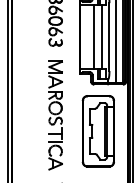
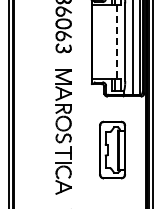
line: (93, 37) -> (107, 42), removed
line: (101, 37) -> (116, 42), solid -> dashed
part: (98, 130) -> (112, 149), size x0.7

